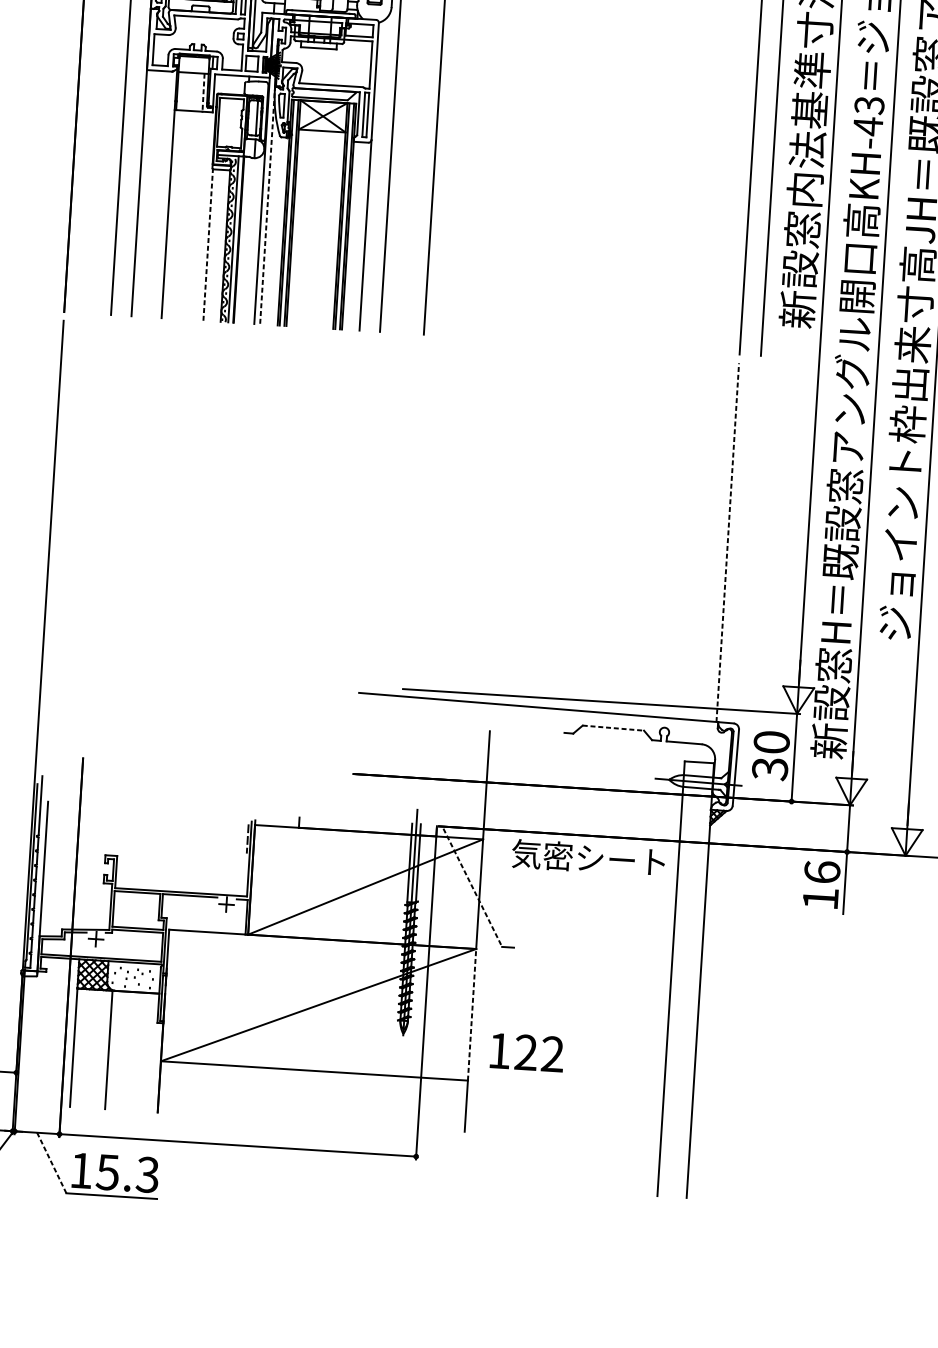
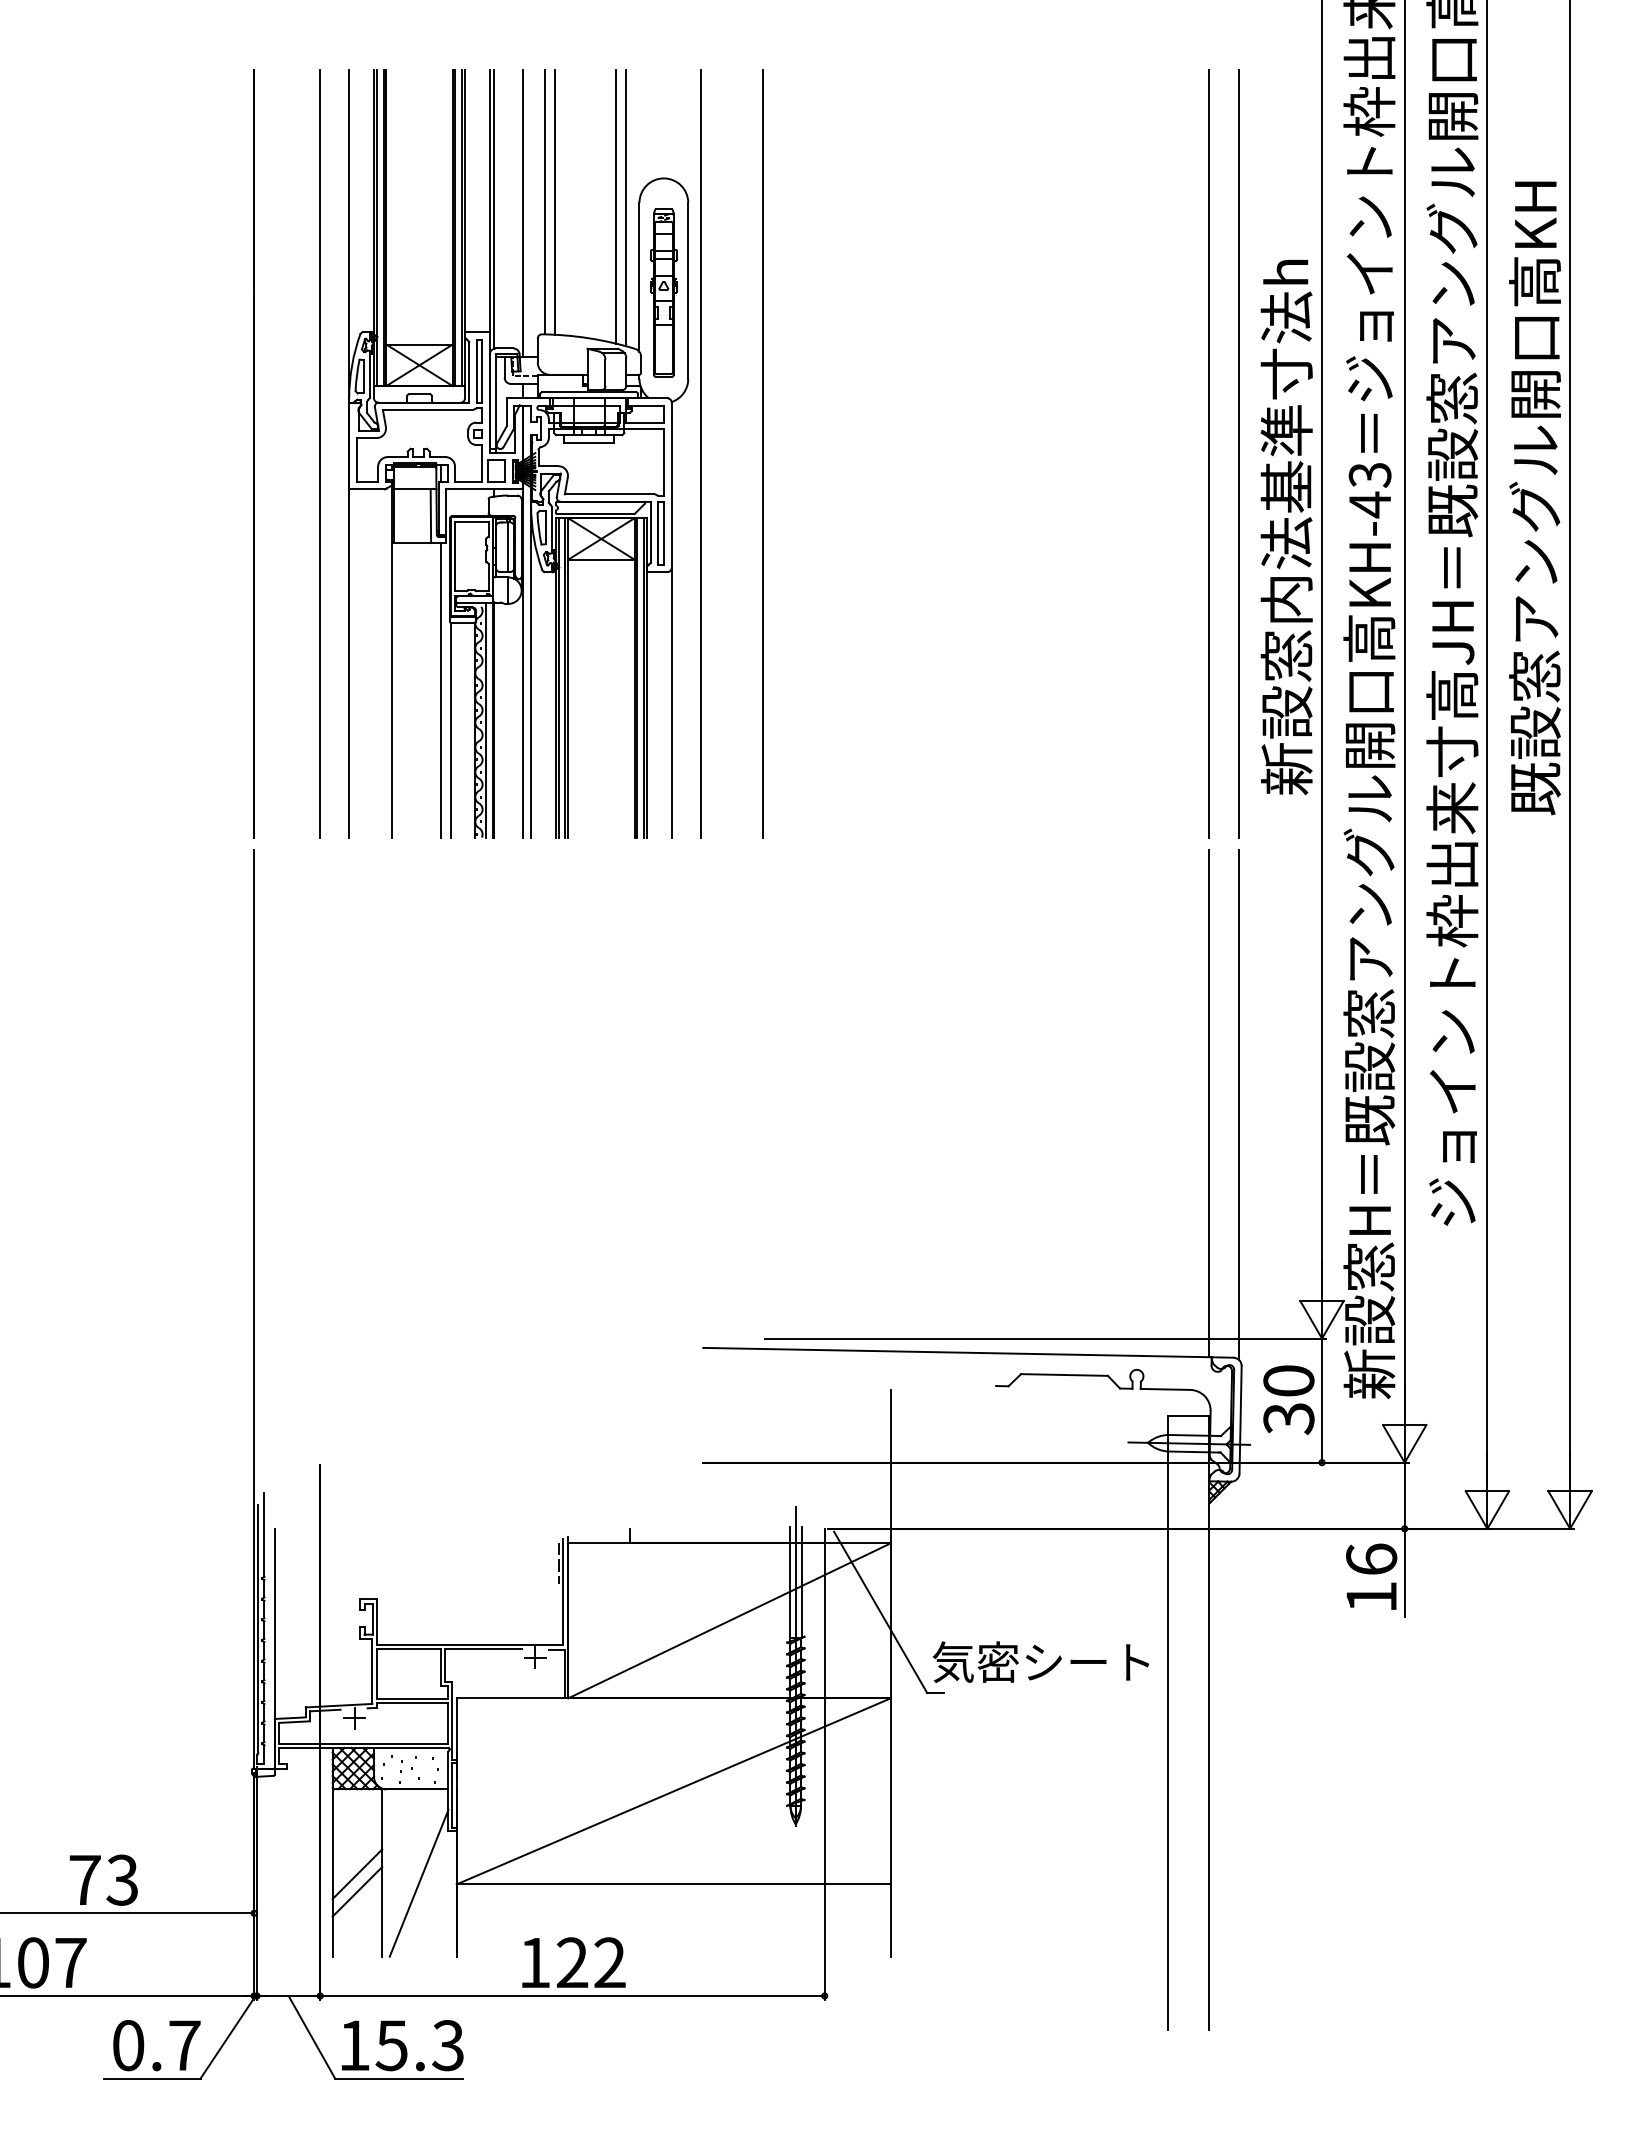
line: (203, 92) -> (430, 516), dashed -> solid
line: (267, 204) -> (531, 668), dashed -> solid
line: (203, 216) -> (441, 690), added
line: (207, 244) -> (450, 729), dashed -> solid
line: (727, 542) -> (1209, 1103), dashed -> solid
line: (749, 544) -> (1239, 1104), added
line: (614, 728) -> (1065, 1375), dashed -> solid
text: (588, 857) -> (1040, 1661), moved
line: (472, 887) -> (880, 1612), dashed -> solid
line: (471, 1014) -> (890, 1790), dashed -> solid
line: (91, 1049) -> (357, 1874), added
text: (526, 1052) -> (573, 1962), moved
line: (133, 1058) -> (418, 1883), added
line: (90, 1061) -> (357, 1891), added
line: (52, 1163) -> (312, 2037), dashed -> solid

